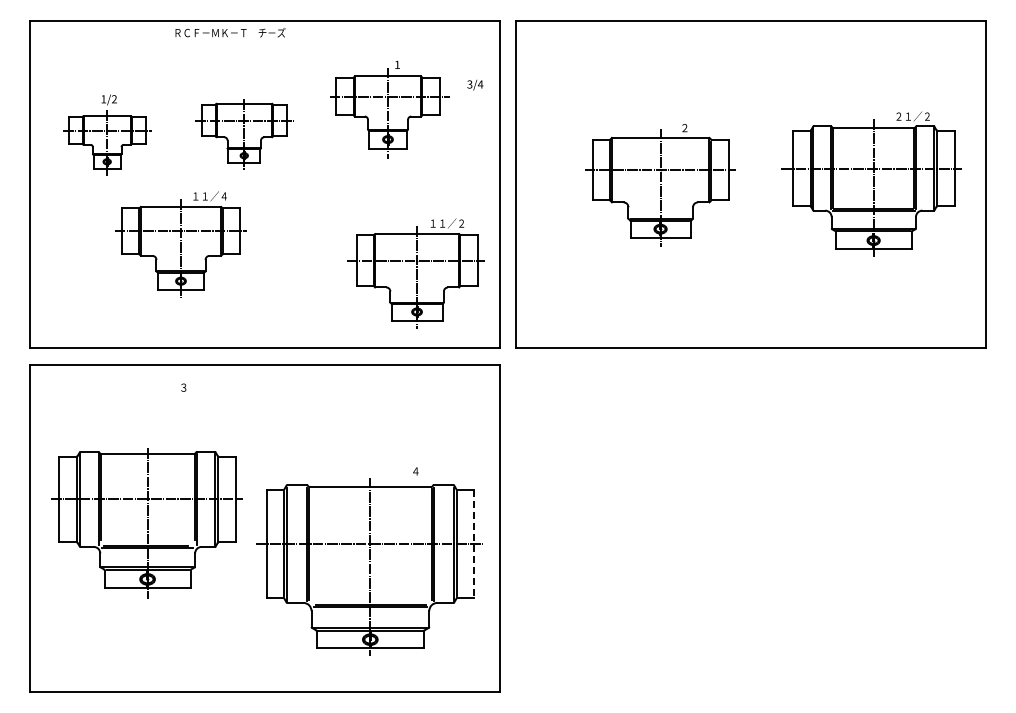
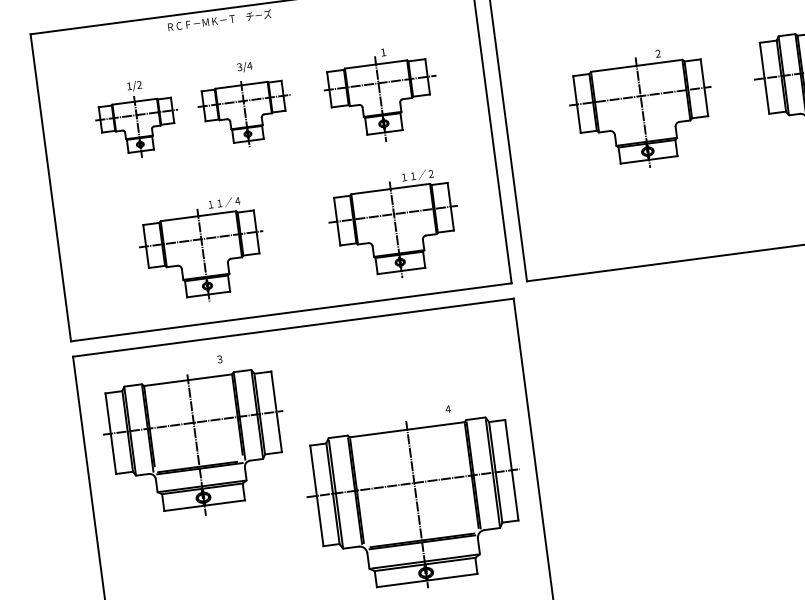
text: (475, 85) -> (245, 67), moved
part: (389, 109) -> (381, 95), moved
part: (107, 134) -> (137, 118), moved
part: (180, 244) -> (202, 251), moved
part: (415, 273) -> (394, 226), moved
part: (146, 523) -> (195, 445), moved
line: (474, 544) -> (512, 470), dashed -> solid

